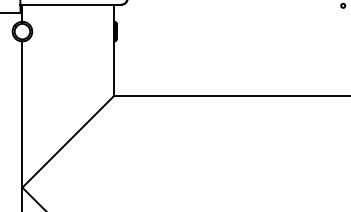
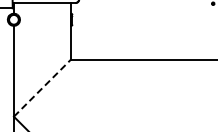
line: (68, 140) -> (42, 87), solid -> dashed

